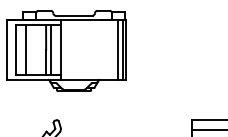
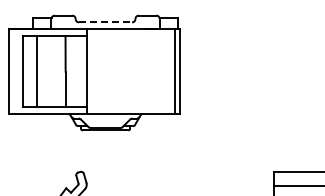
line: (74, 15) -> (106, 22), solid -> dashed
line: (51, 49) -> (73, 71), removed
line: (118, 49) -> (168, 71), removed

